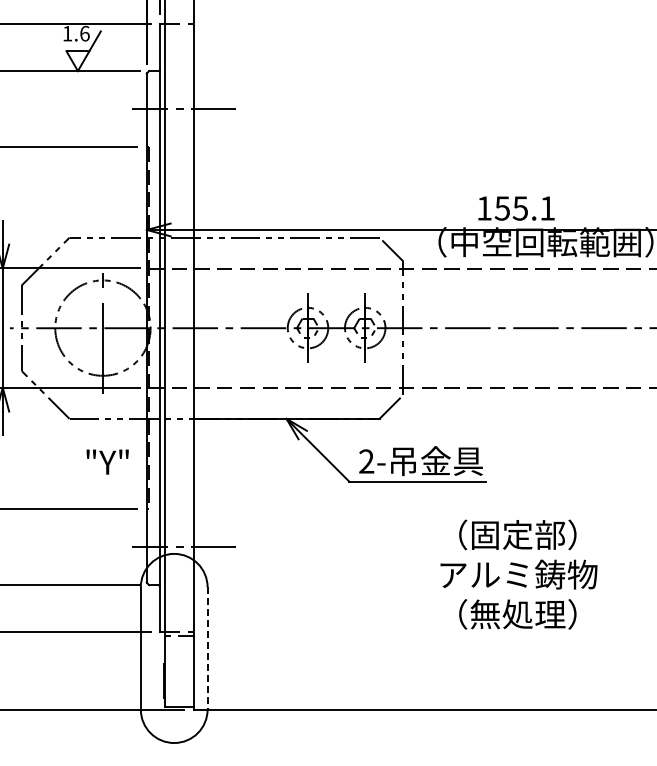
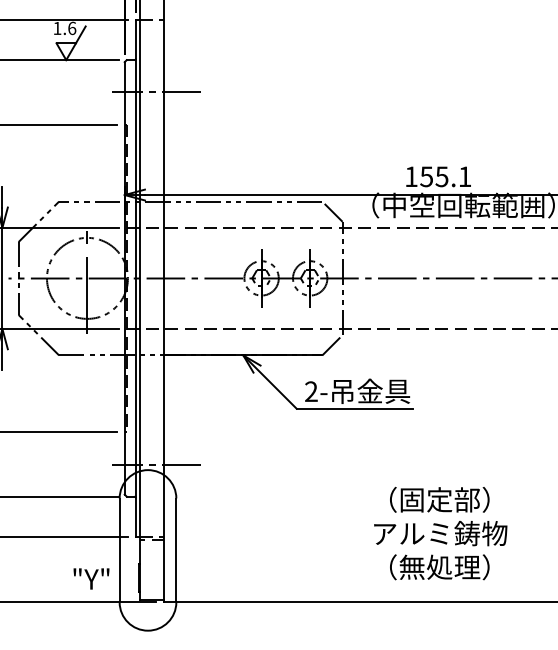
text: (107, 461) -> (91, 578), moved
text: (518, 574) -> (440, 533), moved
line: (207, 648) -> (176, 550), dashed -> solid

